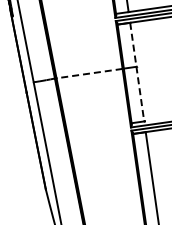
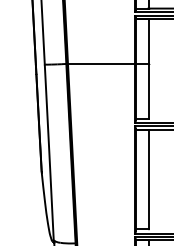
line: (137, 72) -> (148, 69), dashed -> solid
line: (88, 73) -> (100, 63), dashed -> solid

